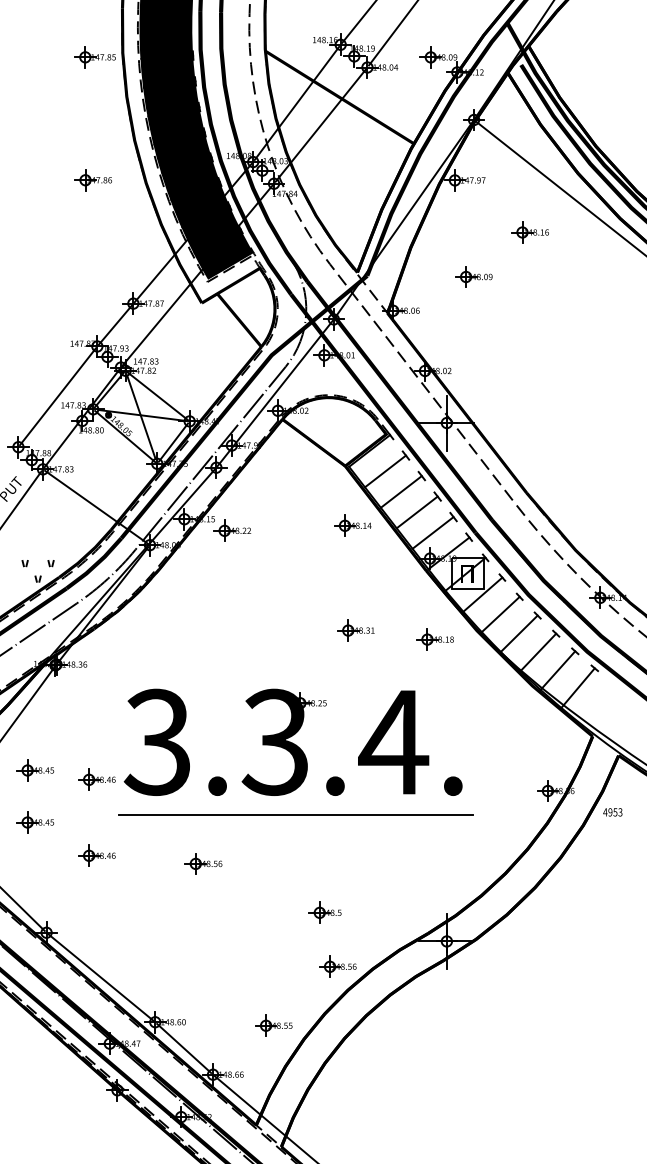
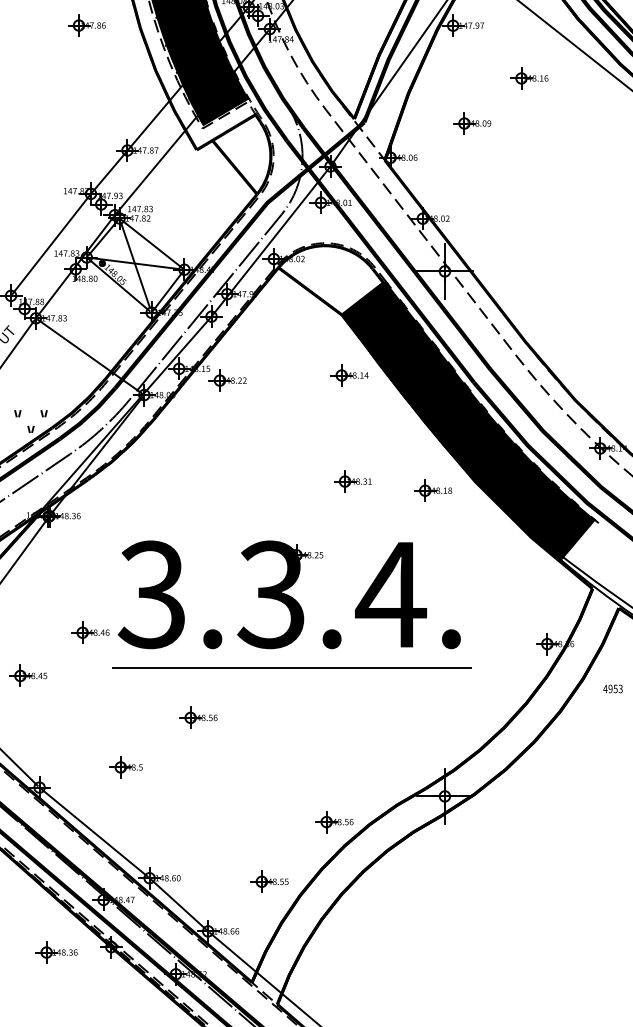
fill: (470, 570) -> (468, 420), added
part: (35, 770) -> (28, 623), removed
text: (612, 812) -> (612, 689), moved
part: (96, 855) -> (90, 709), removed
part: (324, 912) -> (125, 767), moved
part: (63, 1095) -> (56, 952), added

